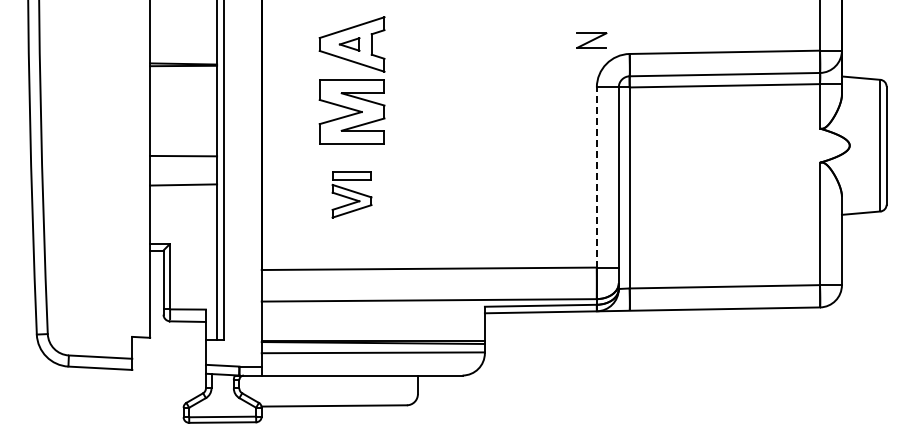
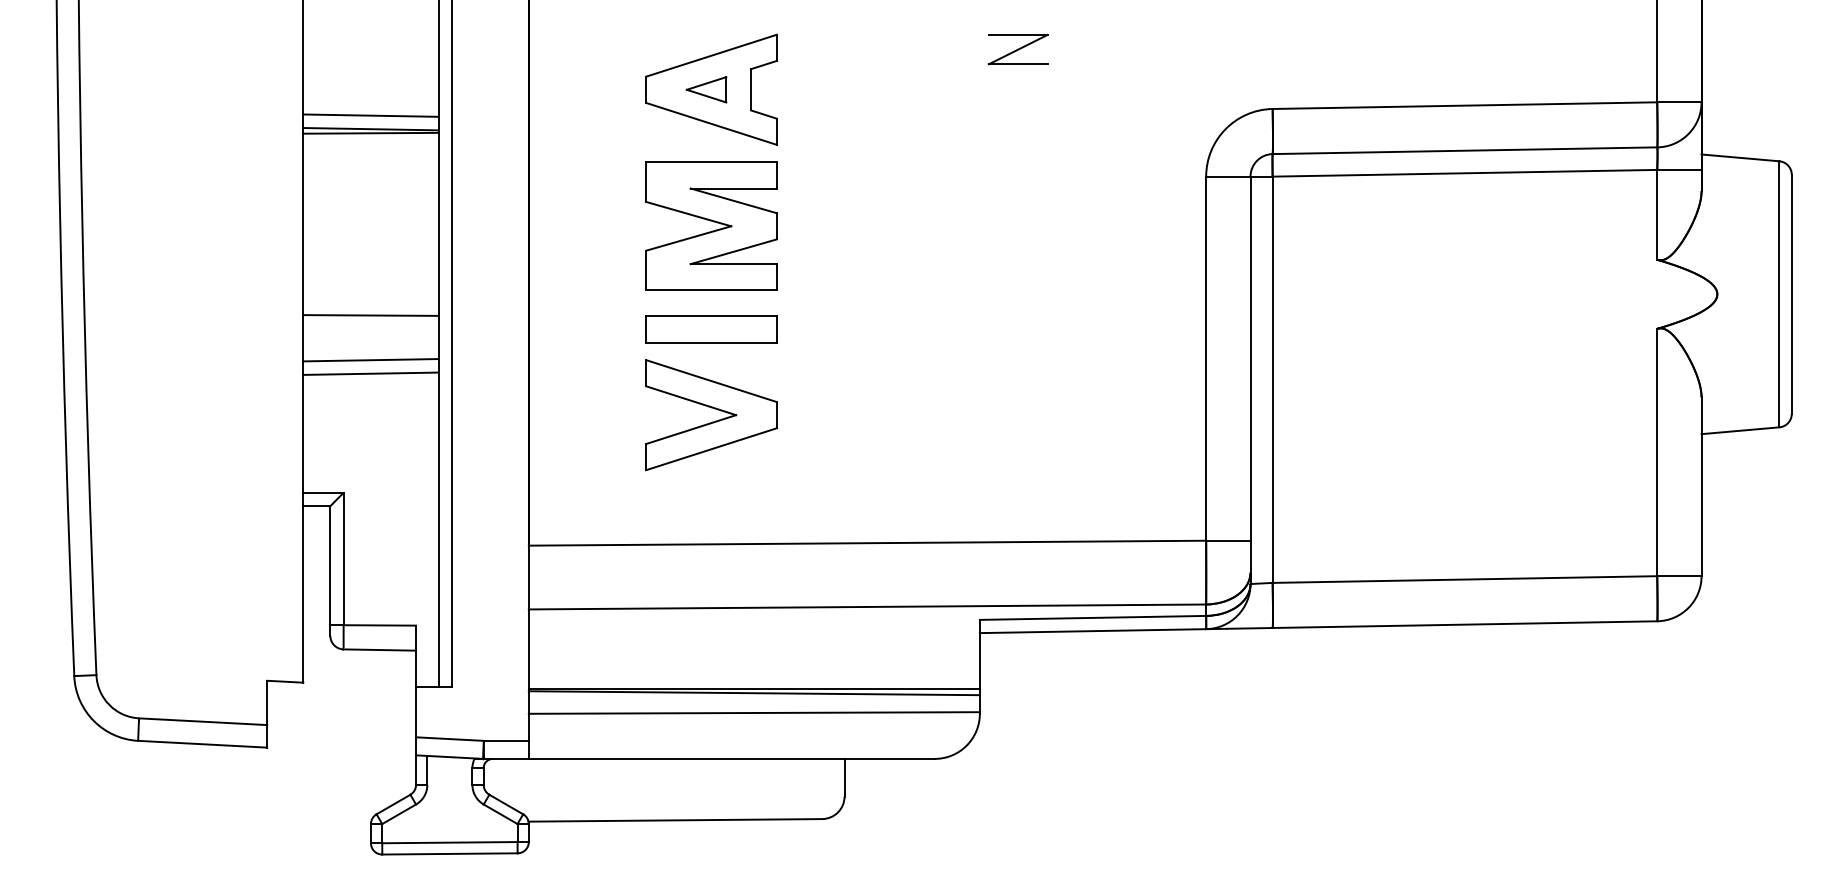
part: (591, 40) -> (1017, 49), moved
line: (183, 56) -> (370, 114), added
line: (183, 177) -> (370, 358), added
line: (596, 177) -> (1205, 358), dashed -> solid
part: (351, 194) -> (710, 393), size x1.67

